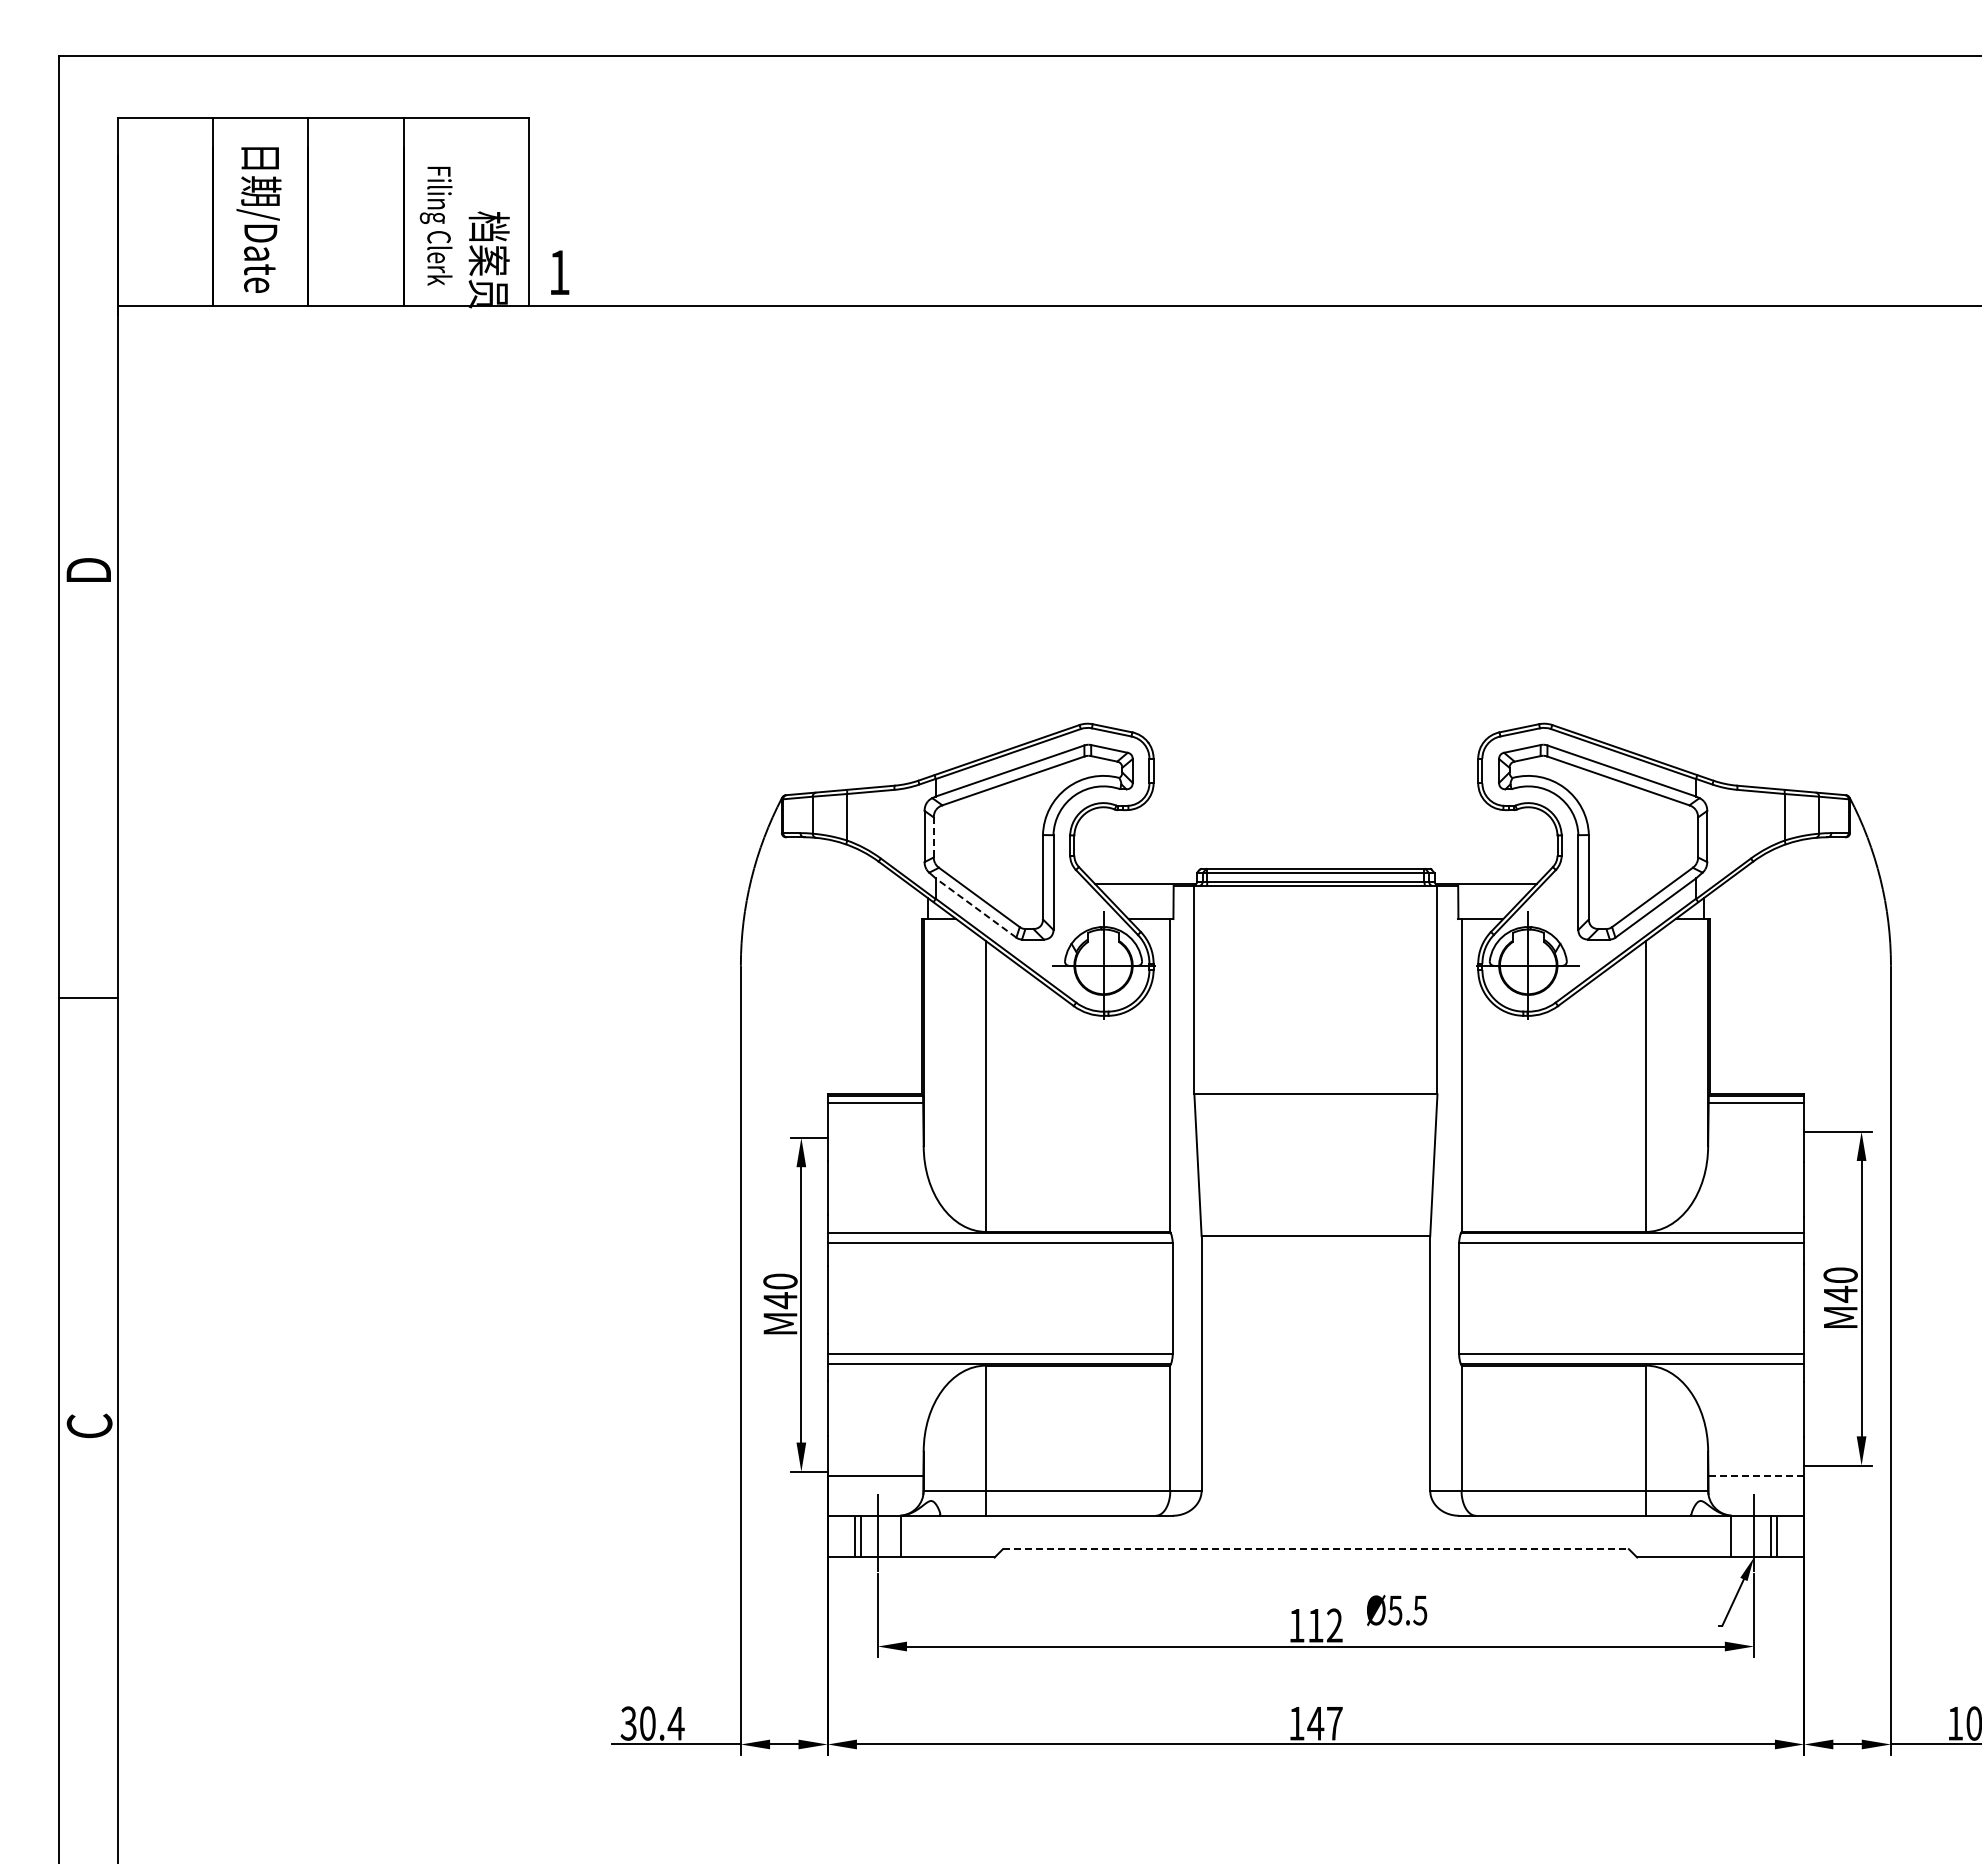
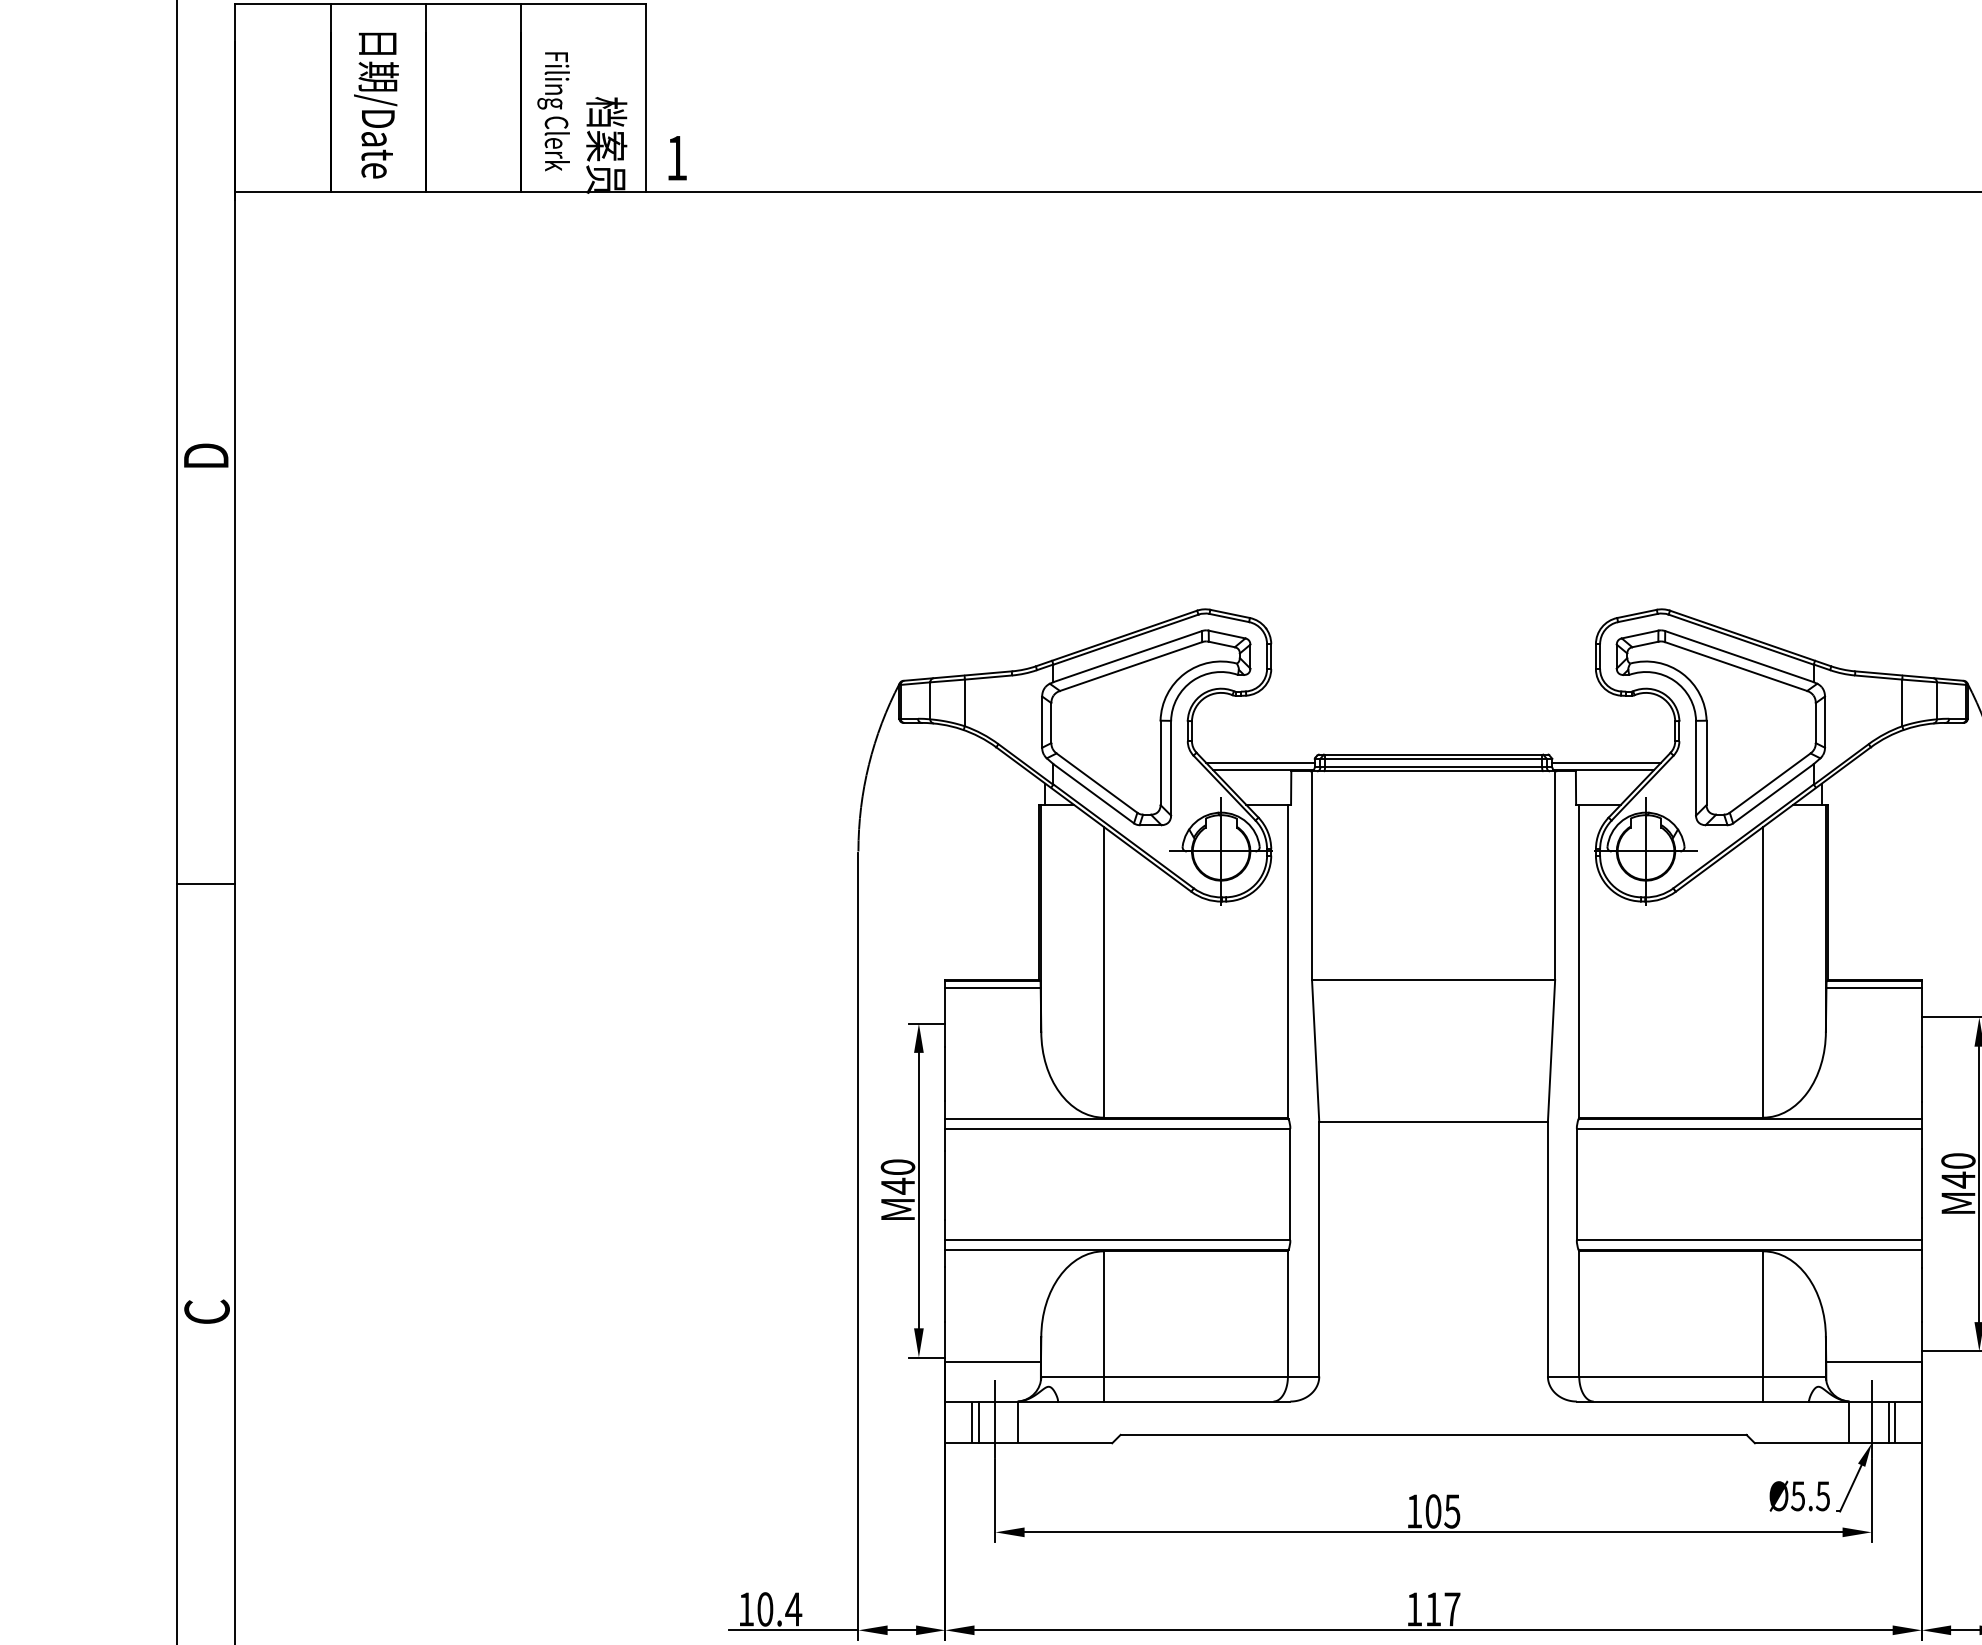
line: (933, 836) -> (1051, 722), dashed -> solid
line: (1142, 877) -> (1260, 763), added
line: (1488, 877) -> (1606, 763), added
line: (976, 908) -> (1094, 794), dashed -> solid
line: (1756, 1476) -> (1874, 1362), dashed -> solid
line: (1315, 1549) -> (1433, 1435), dashed -> solid
text: (1397, 1610) -> (1800, 1496), moved
text: (1325, 1625) -> (1443, 1511), 112 -> 105
text: (628, 1723) -> (746, 1609), 30.4 -> 10.4
text: (1315, 1723) -> (1433, 1609), 147 -> 117

